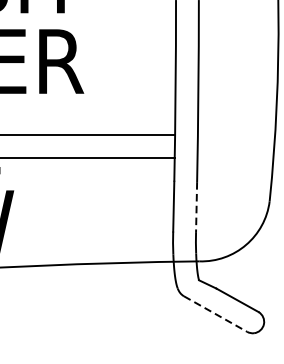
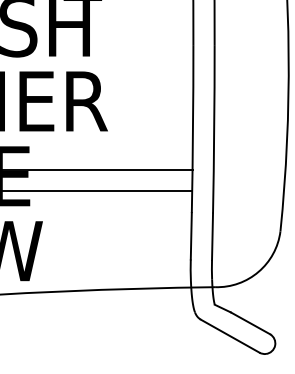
line: (196, 207) -> (212, 237), dashed -> solid
line: (215, 314) -> (230, 336), dashed -> solid

